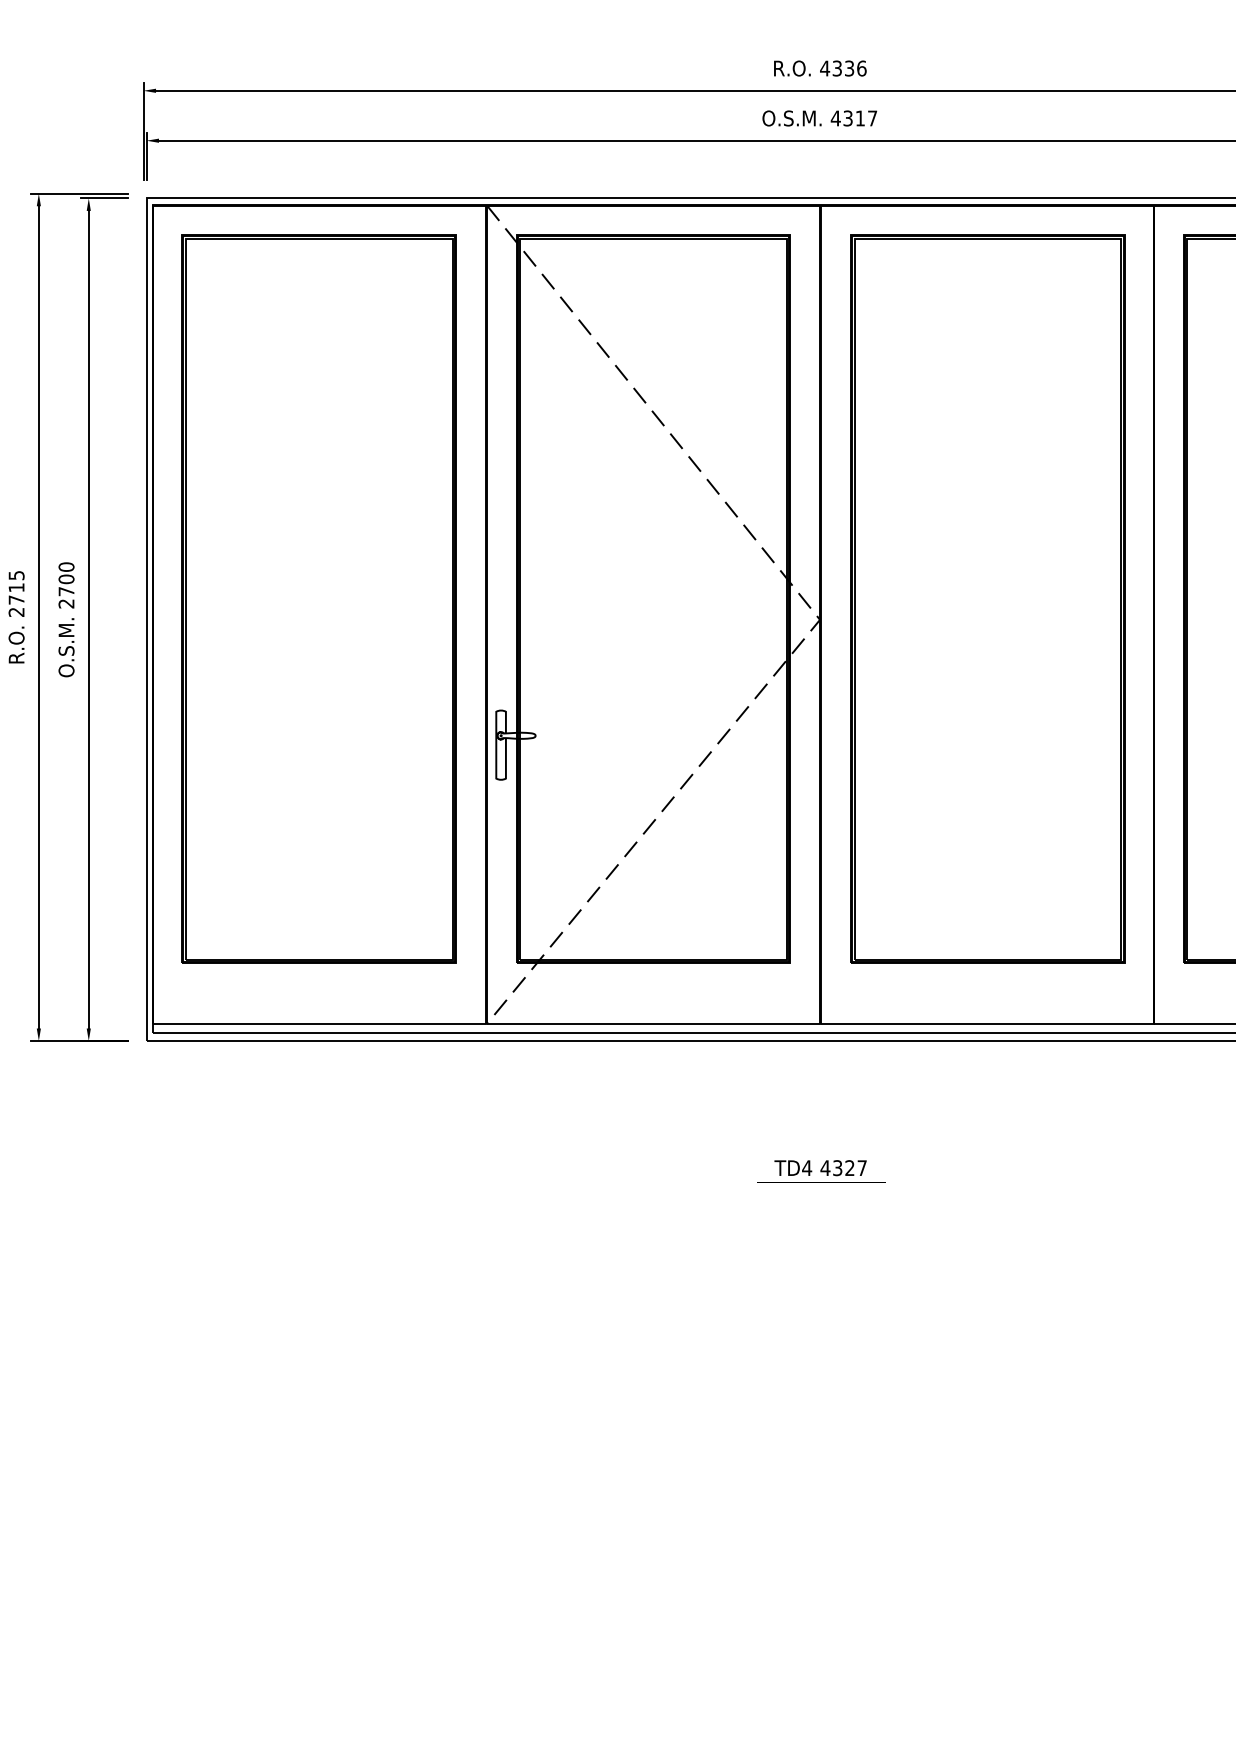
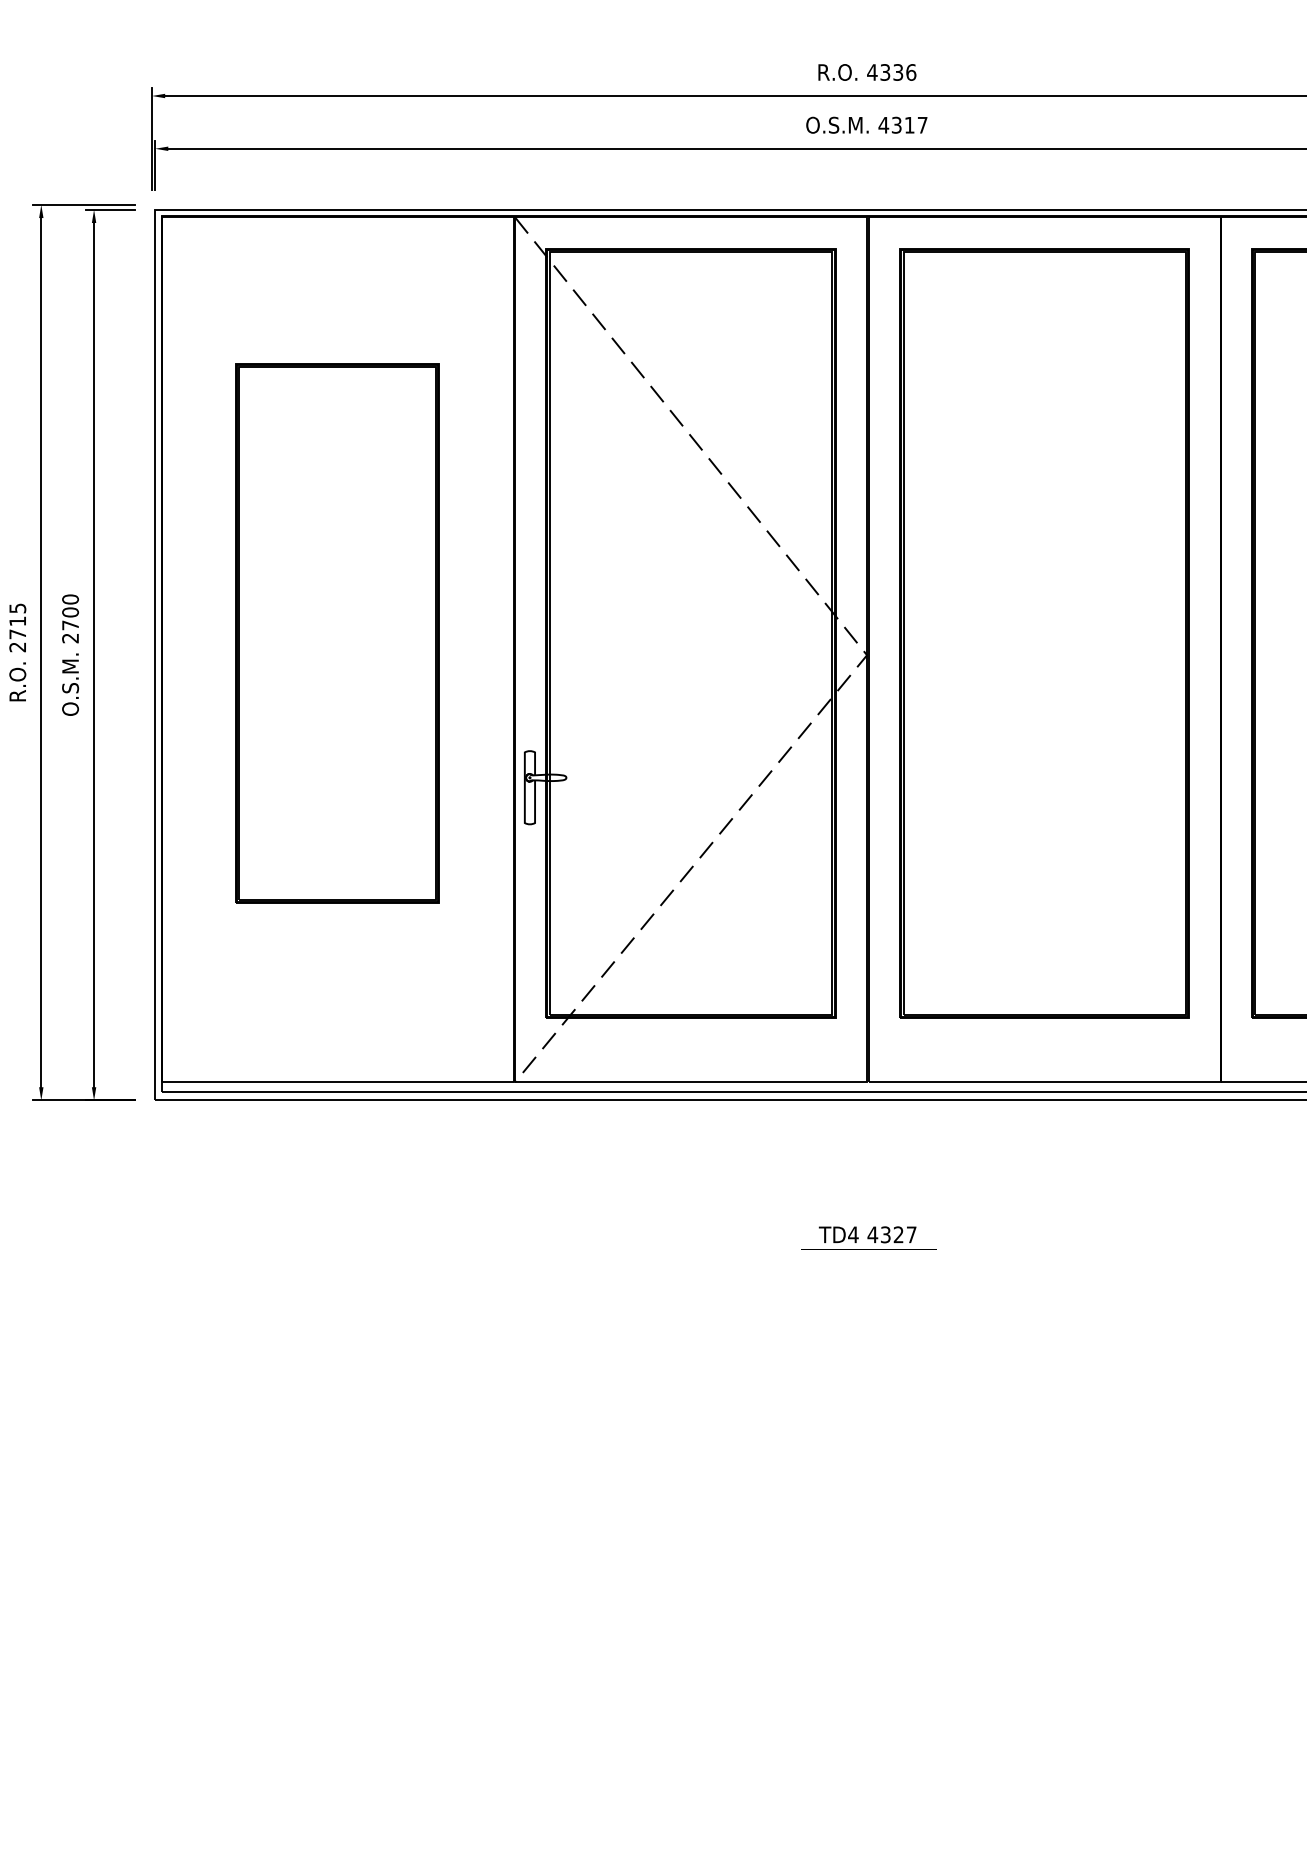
part: (319, 599) -> (337, 633), size x0.7

